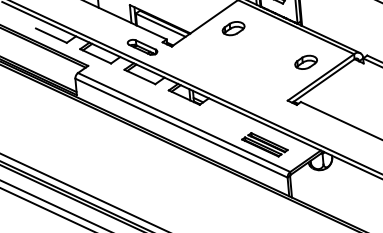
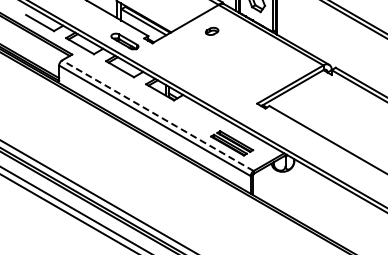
part: (232, 28) -> (211, 31), size x0.6
part: (305, 62) -> (277, 69), removed
line: (183, 122) -> (157, 115), solid -> dashed

